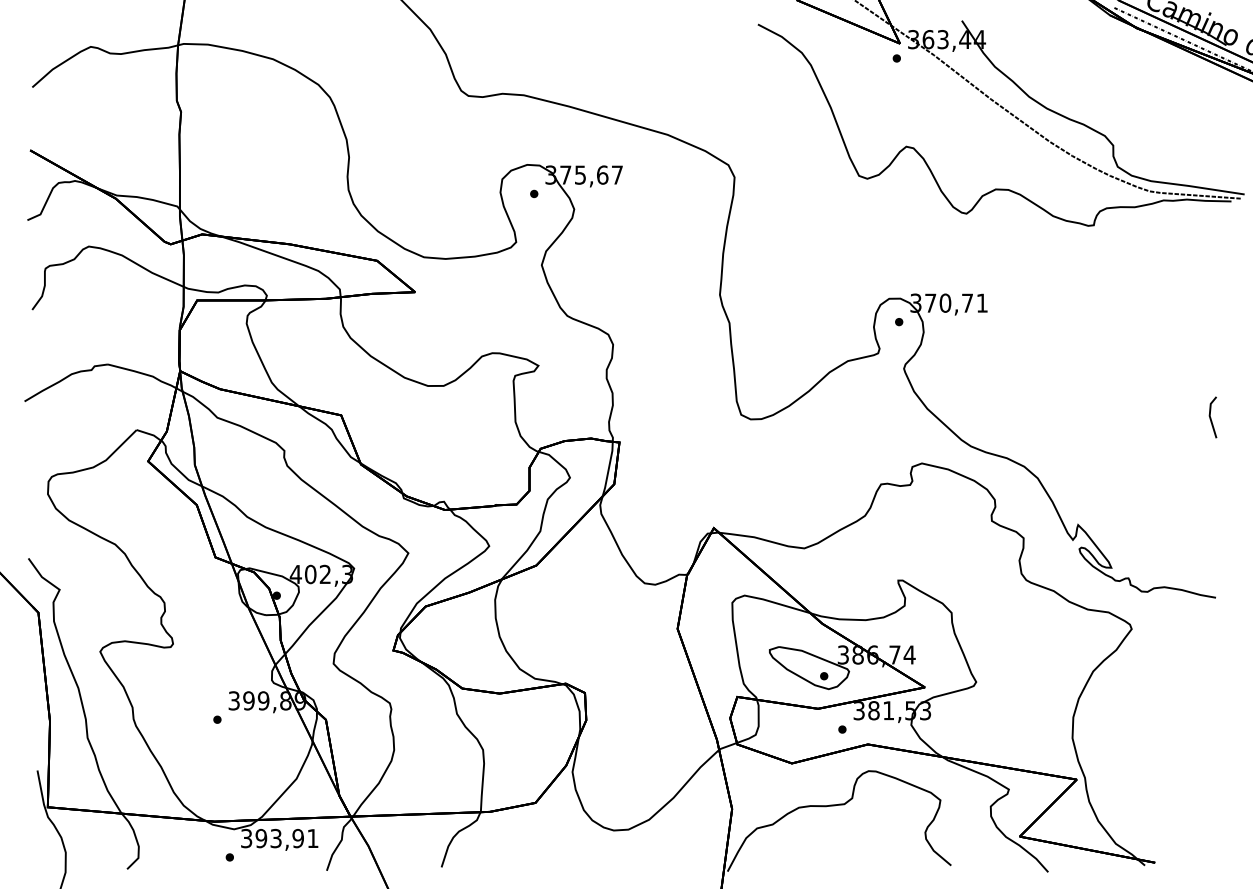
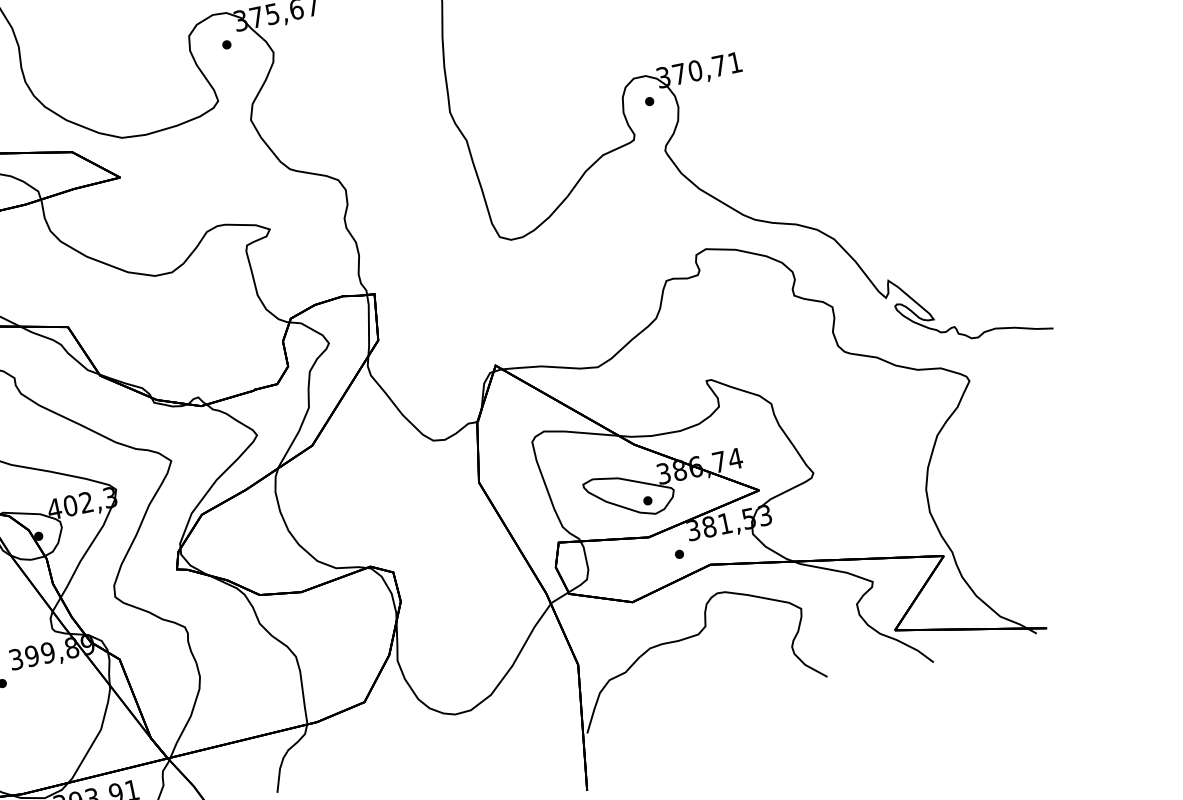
line: (1211, 417) -> (1008, 134), removed

